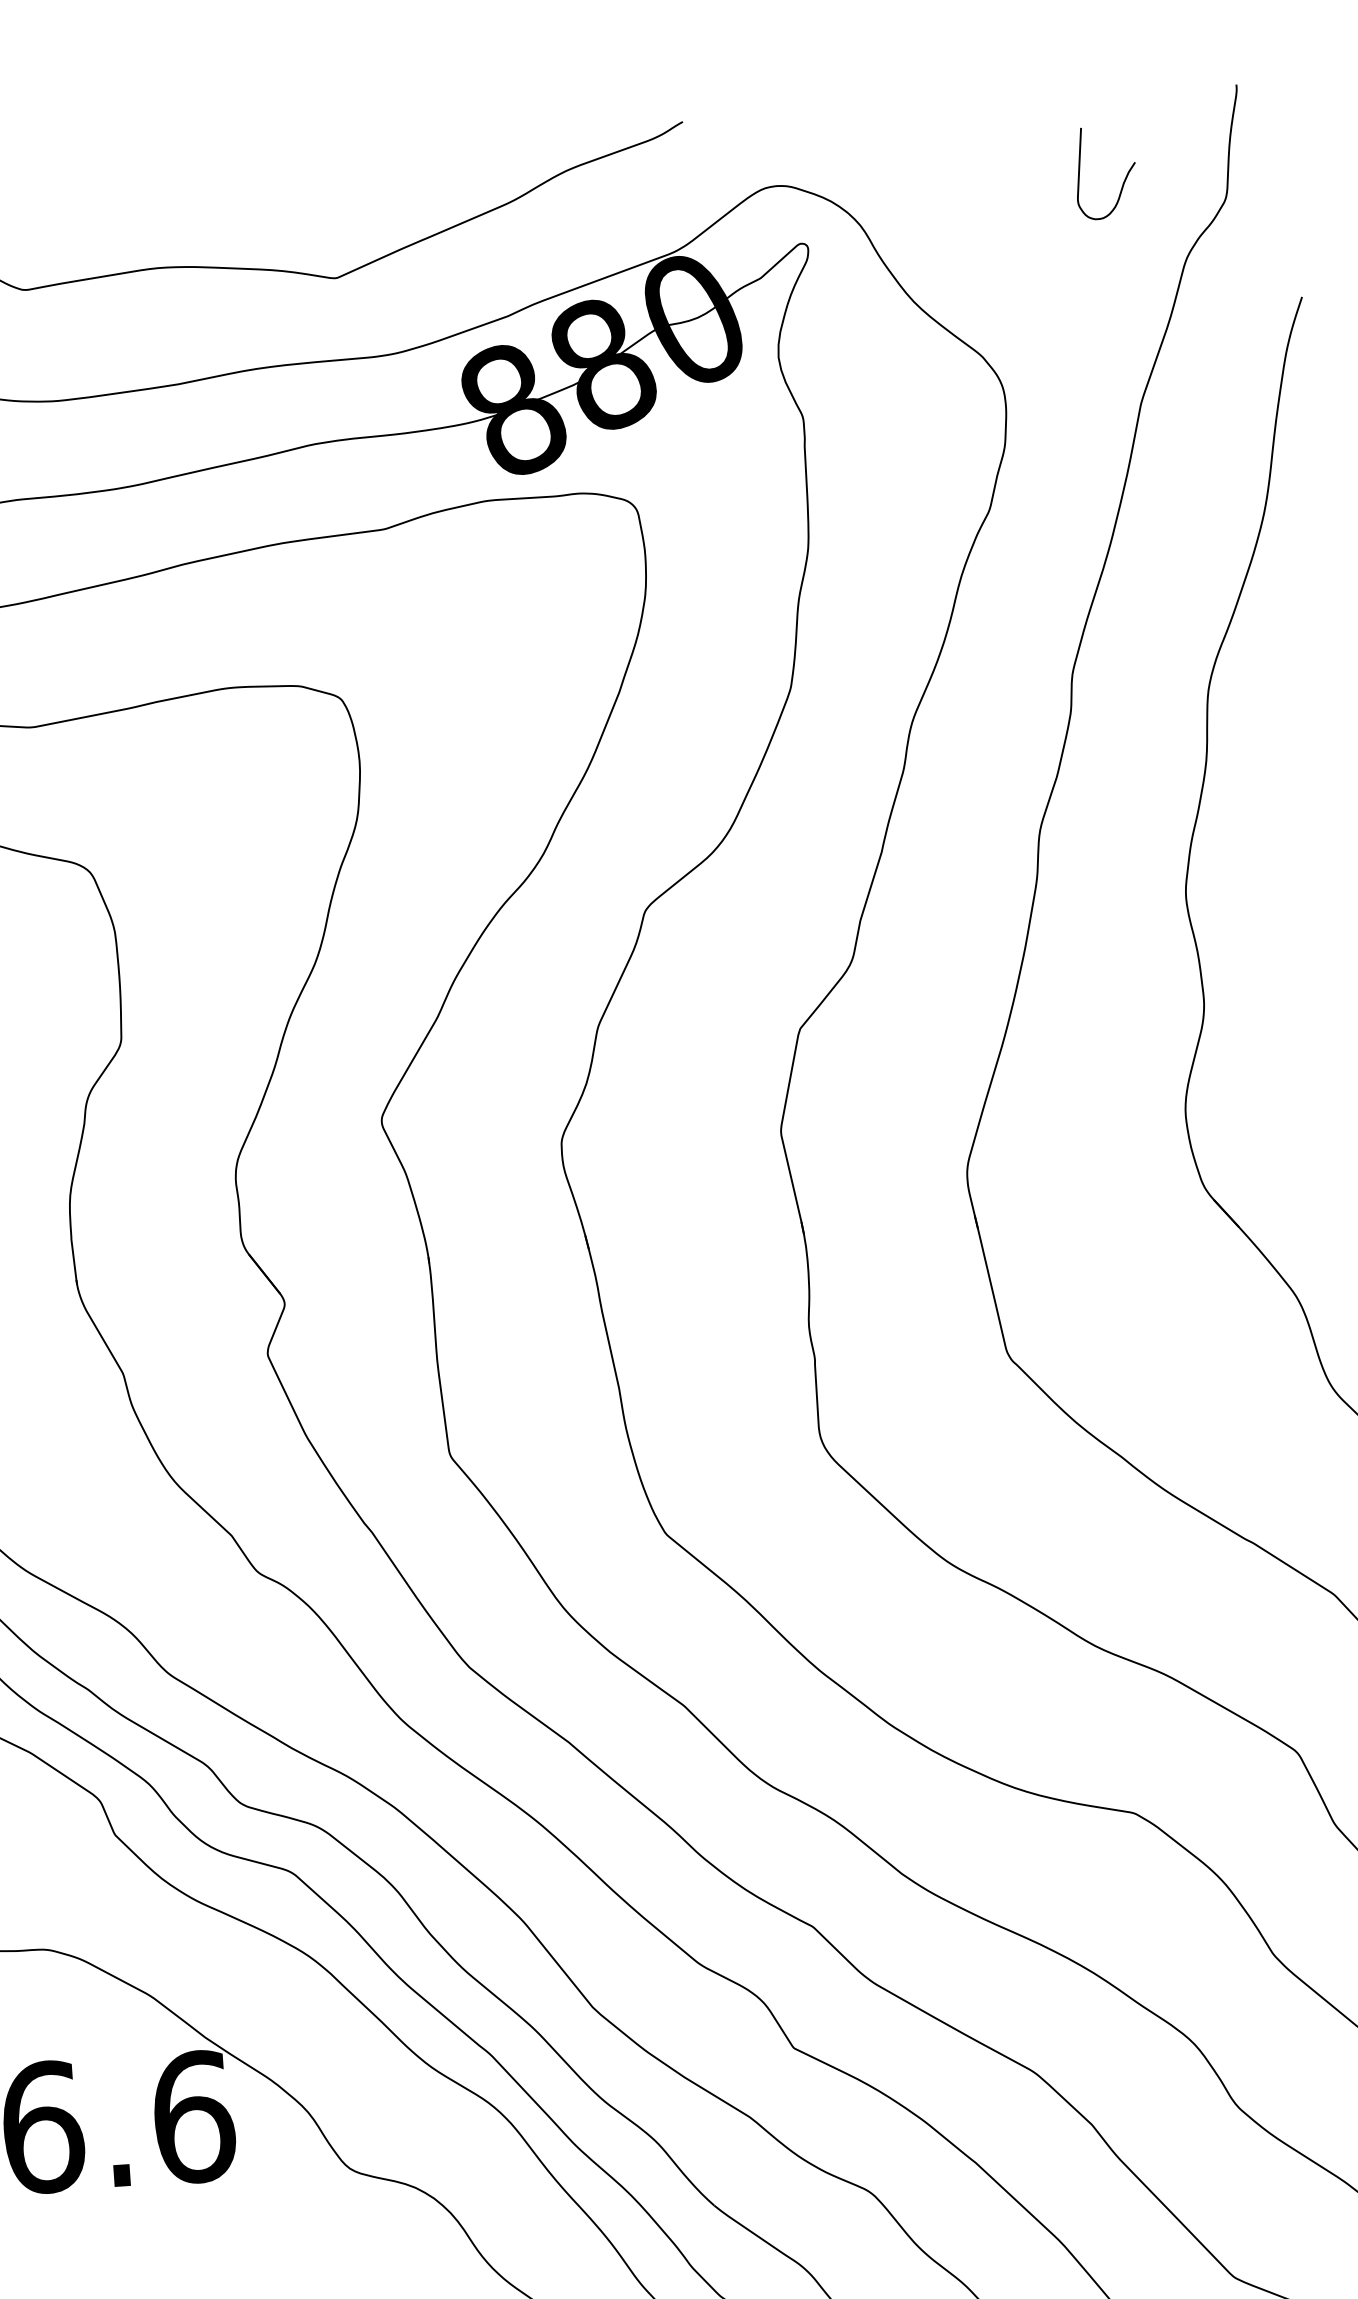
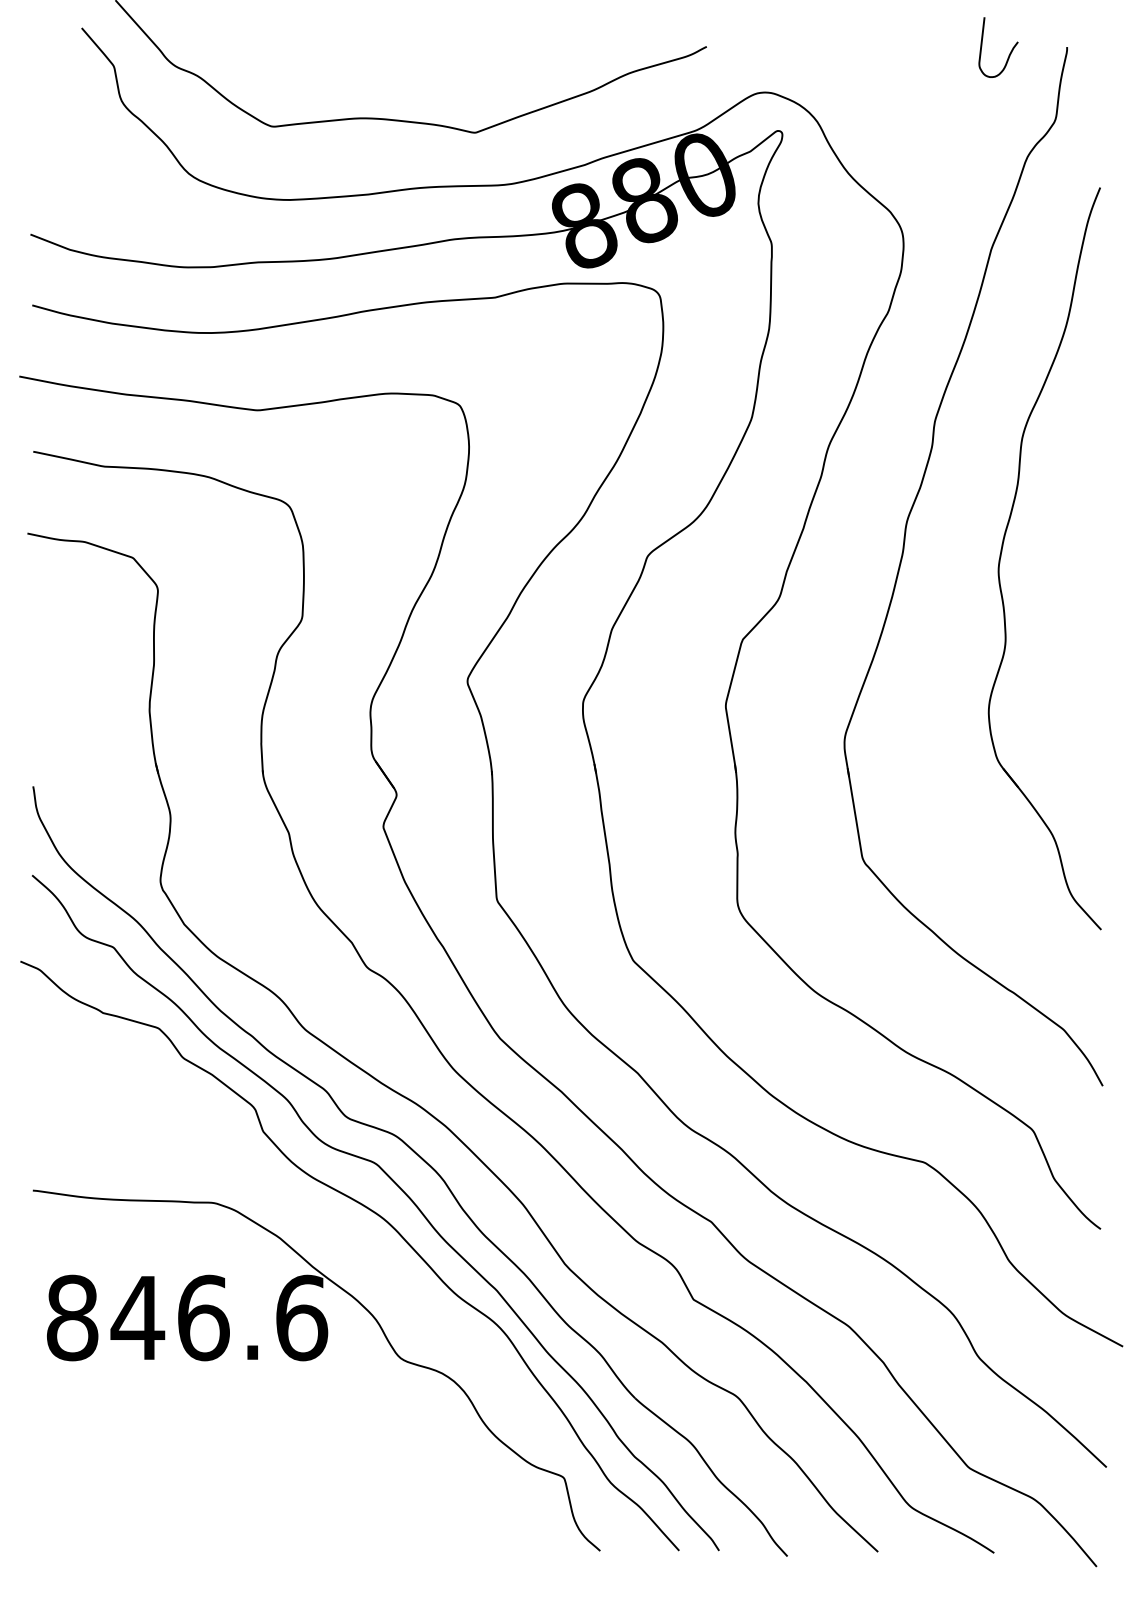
curve: (1123, 180) -> (1009, 53), moved

